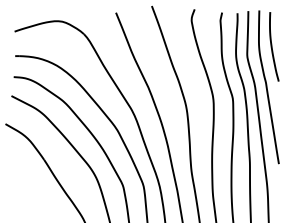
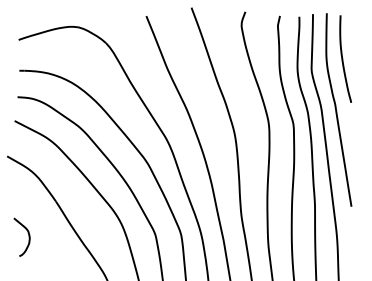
curve: (21, 185) -> (27, 233), added

